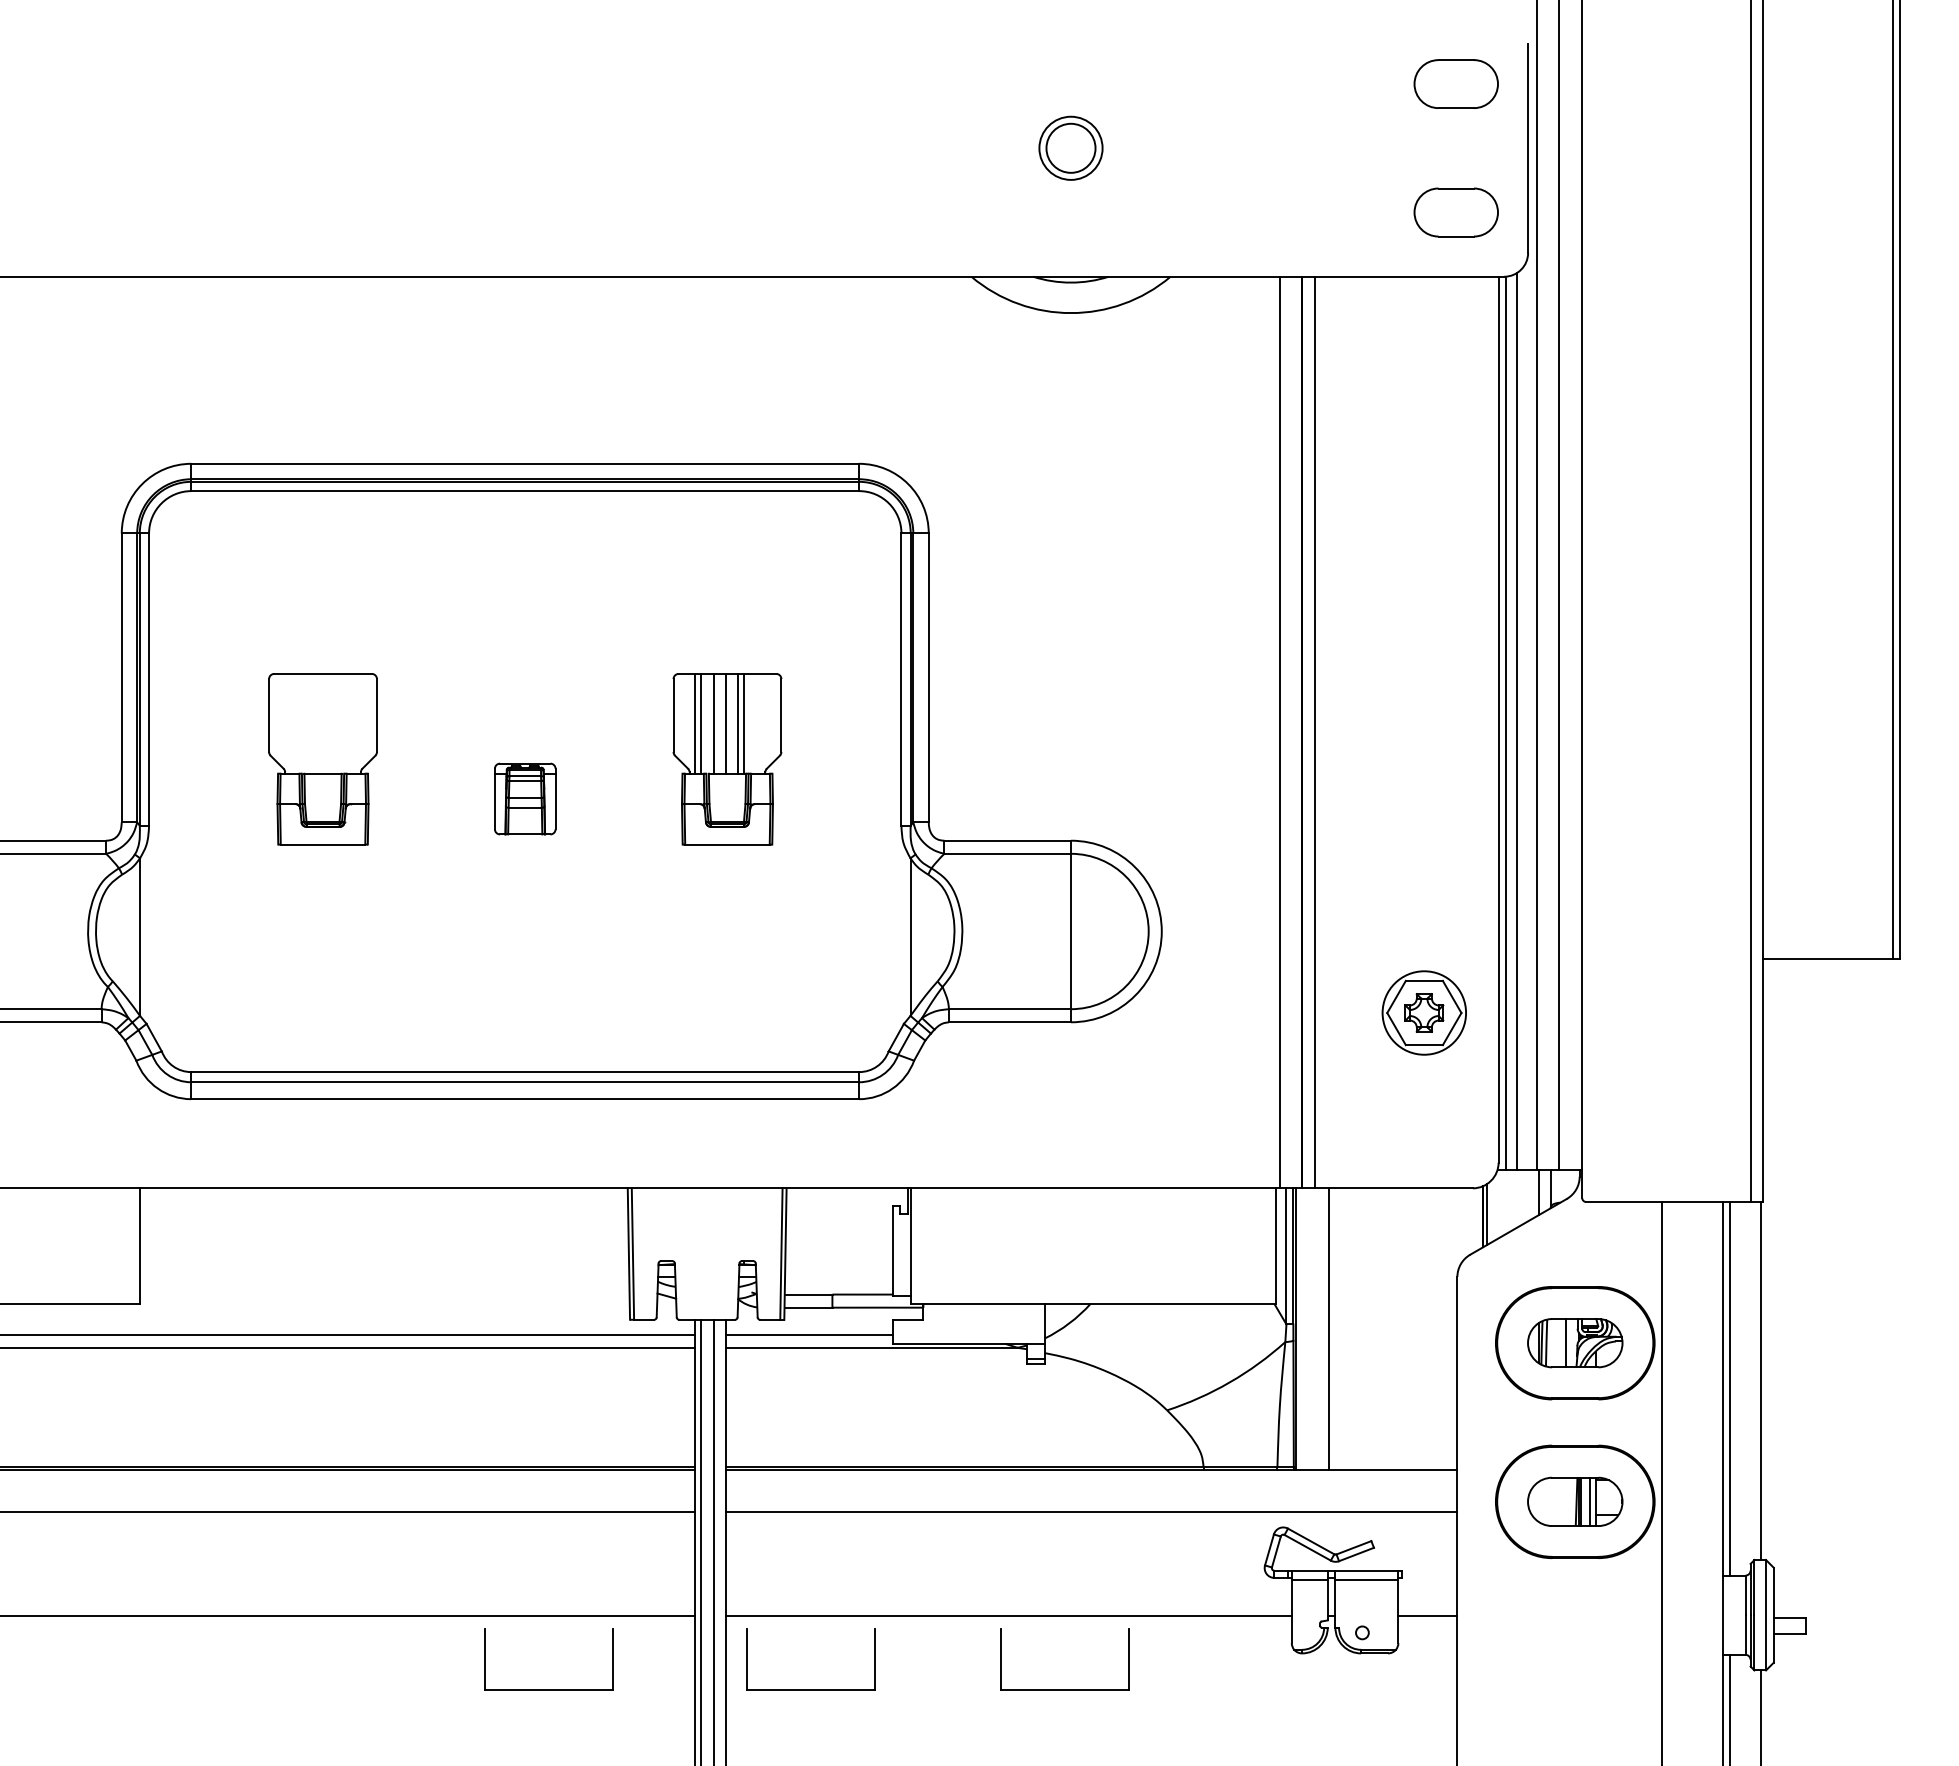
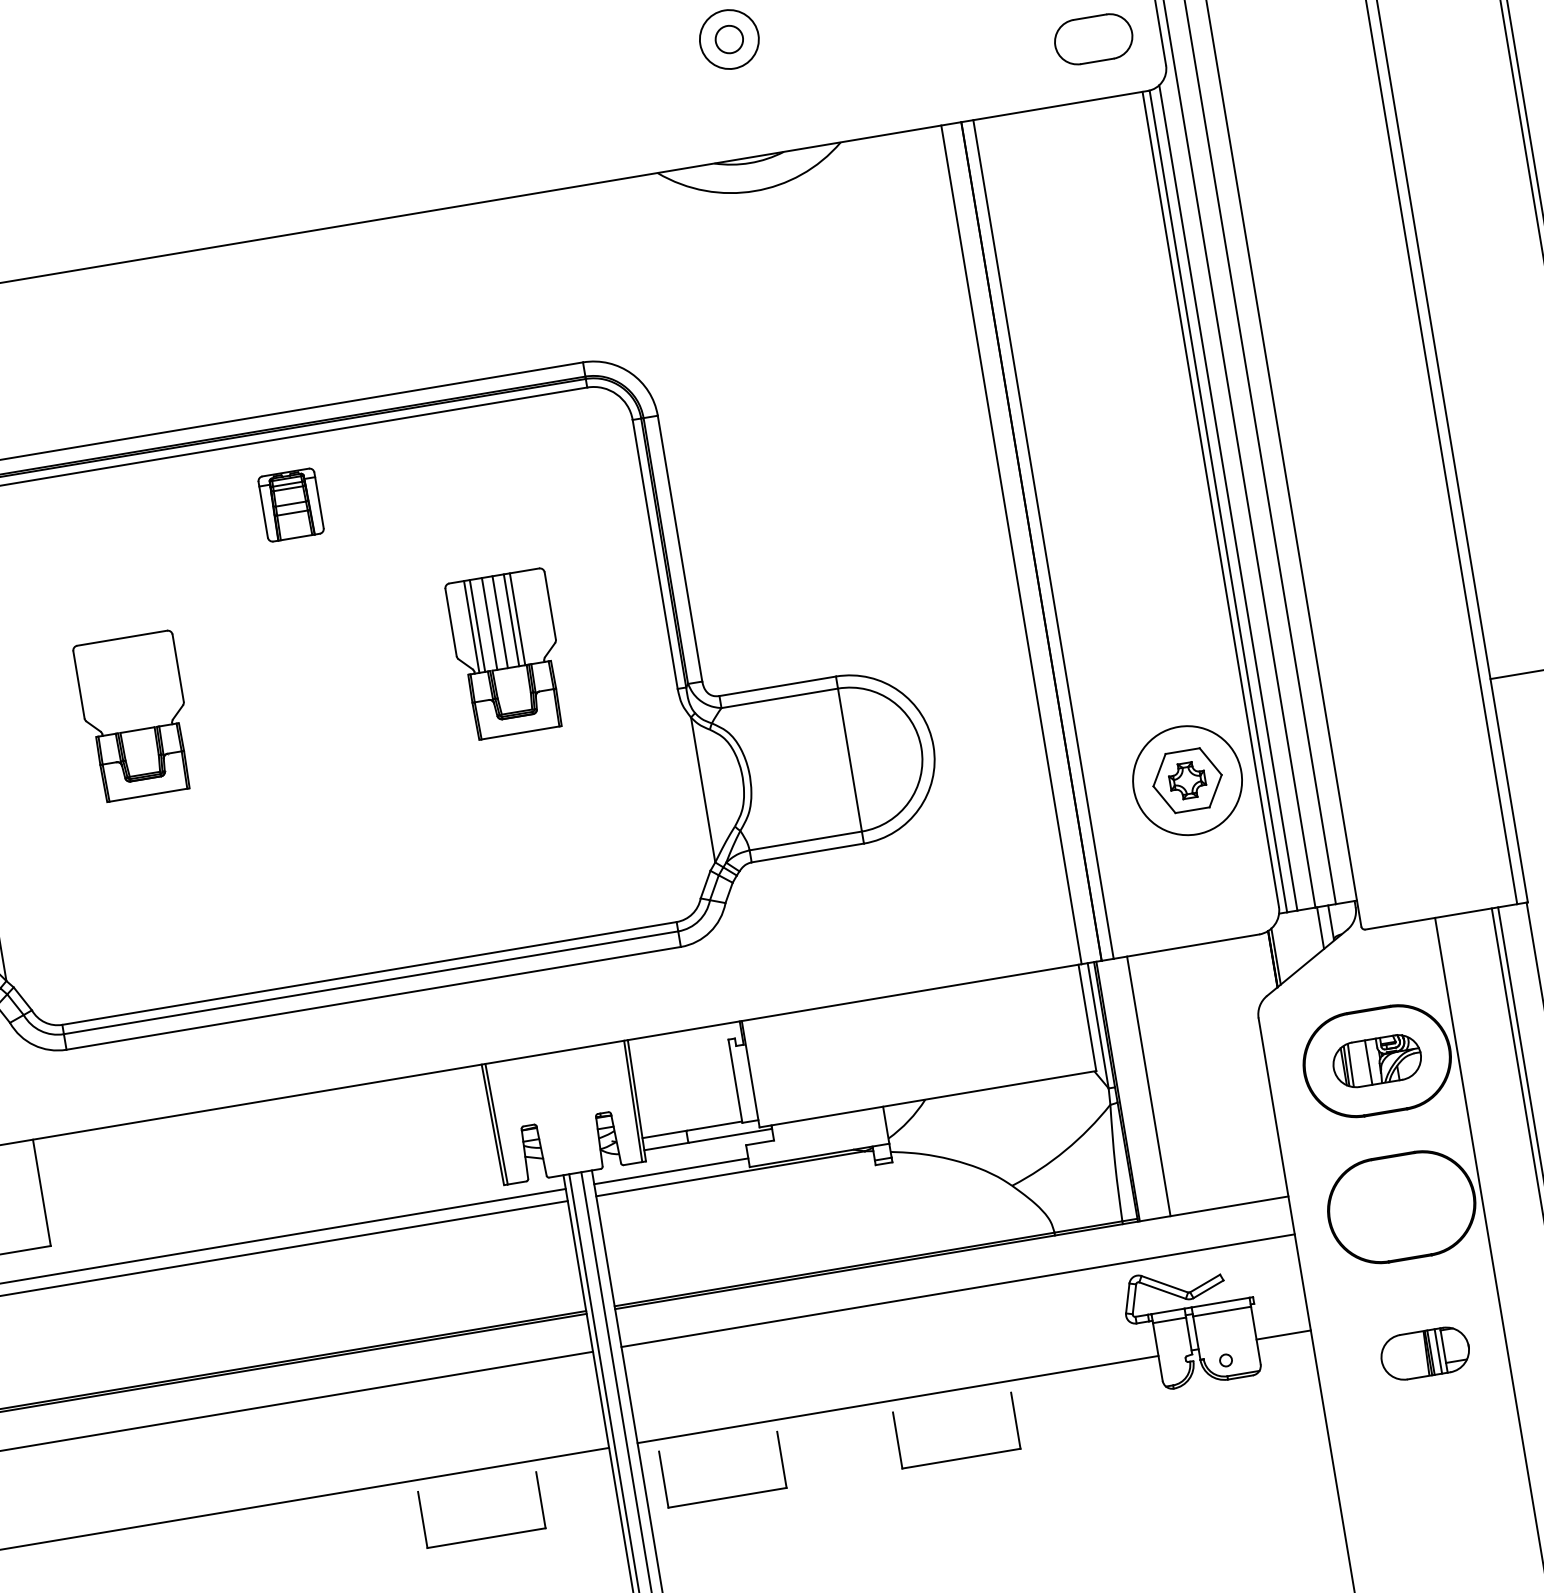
circle: (1070, 147) -> (728, 38), size x0.6
part: (525, 798) -> (291, 504), moved
circle: (1424, 1012) -> (1187, 780), size x1.4
part: (1575, 1501) -> (1425, 1353), moved

